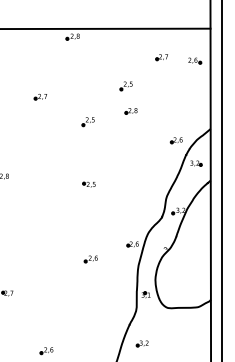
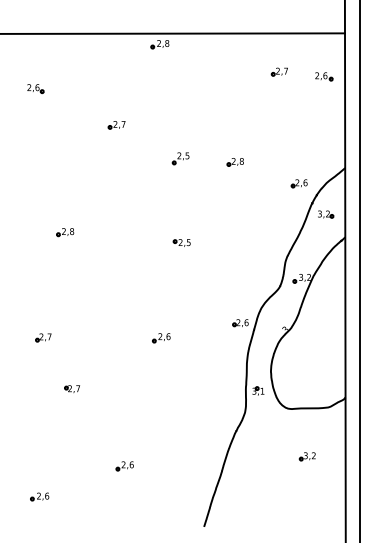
part: (126, 86) -> (231, 110), removed
part: (130, 111) -> (234, 162), moved
part: (91, 259) -> (161, 338), moved
part: (141, 343) -> (306, 456), moved

